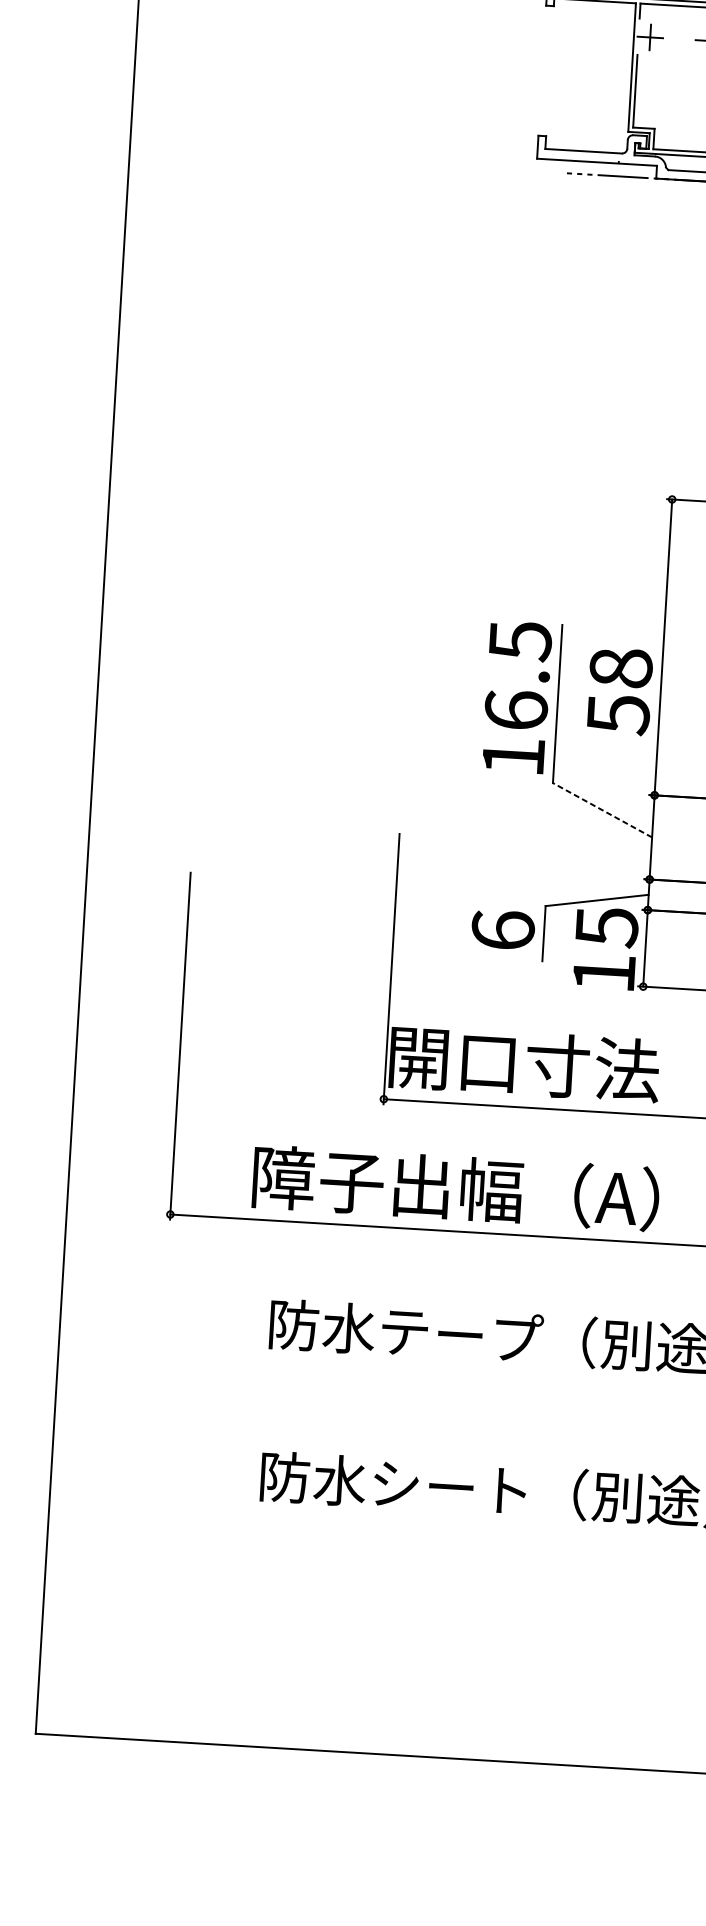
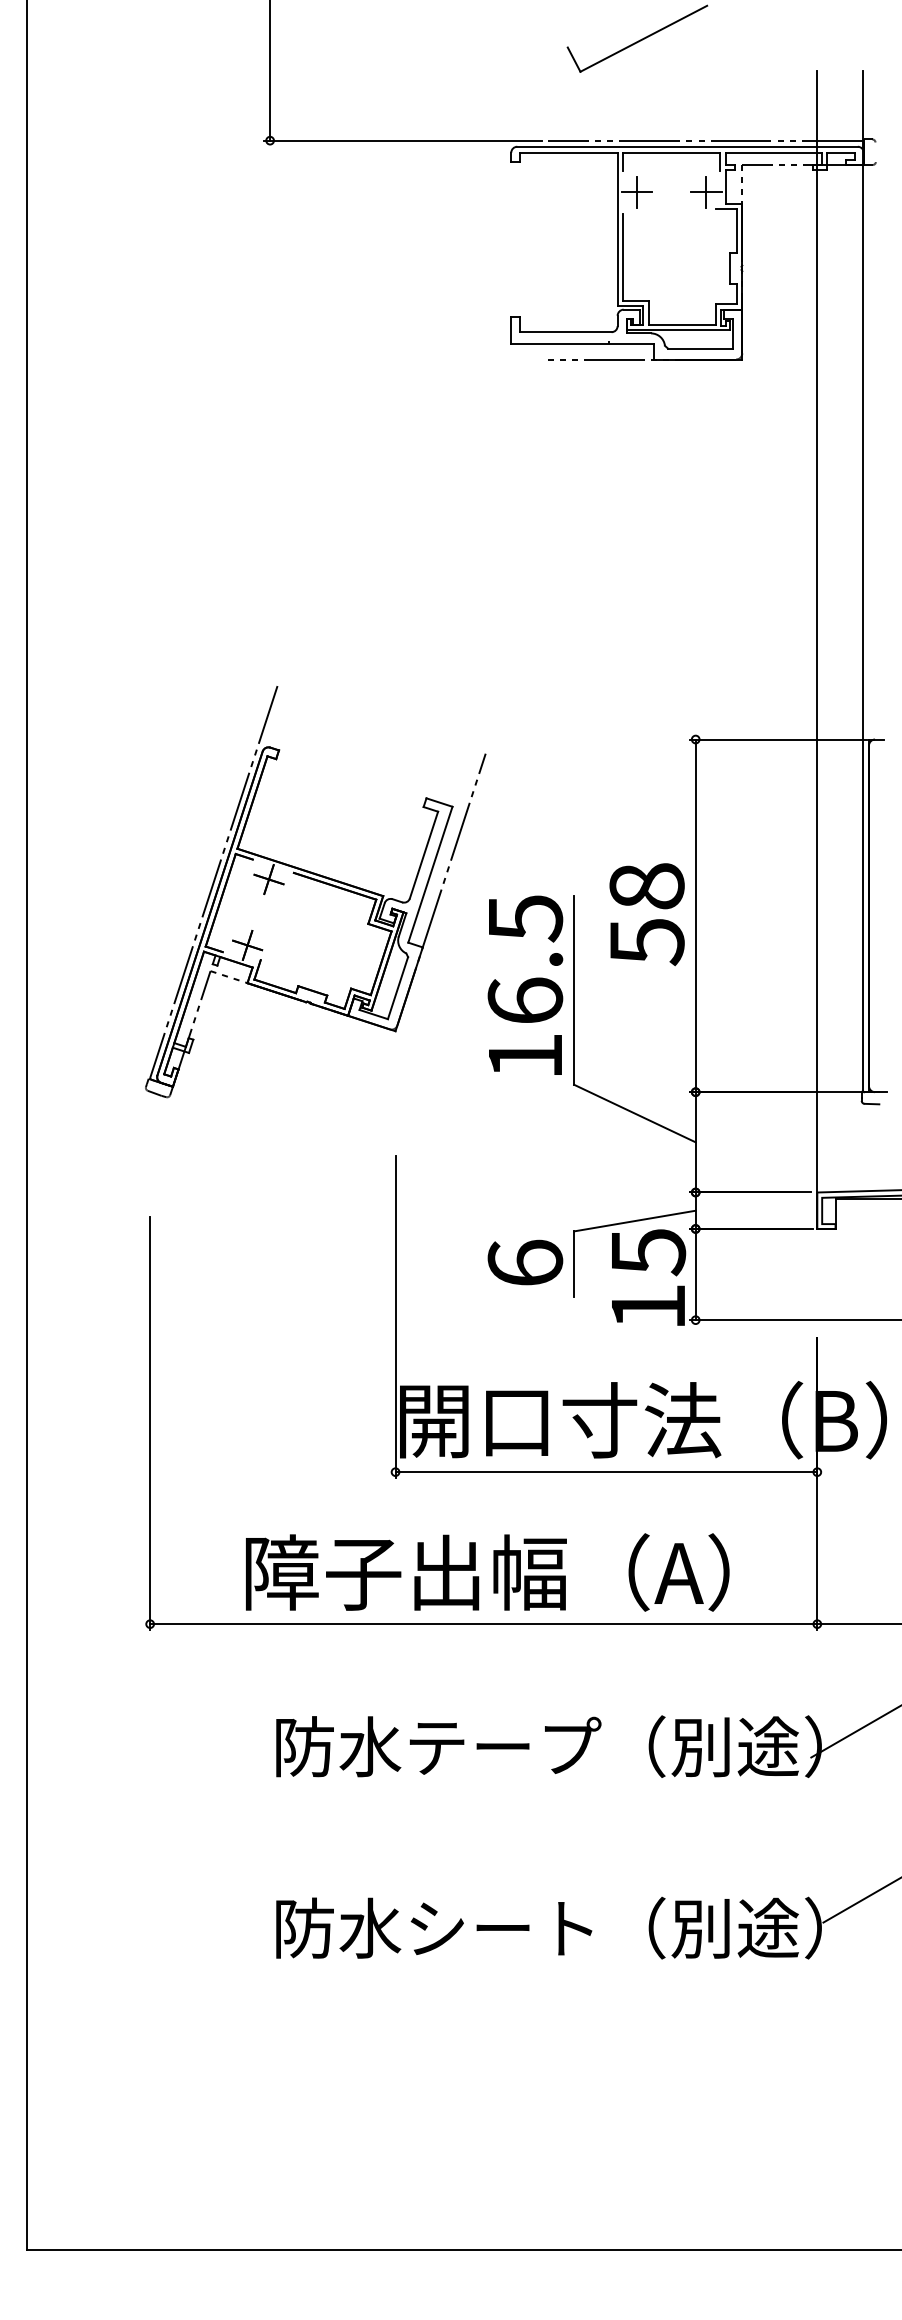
part: (345, 608) -> (315, 892), added
text: (619, 691) -> (646, 914), moved
line: (602, 810) -> (634, 1113), dashed -> solid

